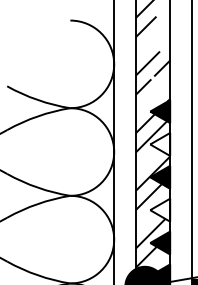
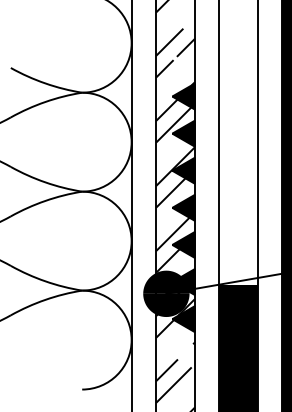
fill: (160, 144) -> (183, 133), added
fill: (160, 209) -> (183, 207), added

